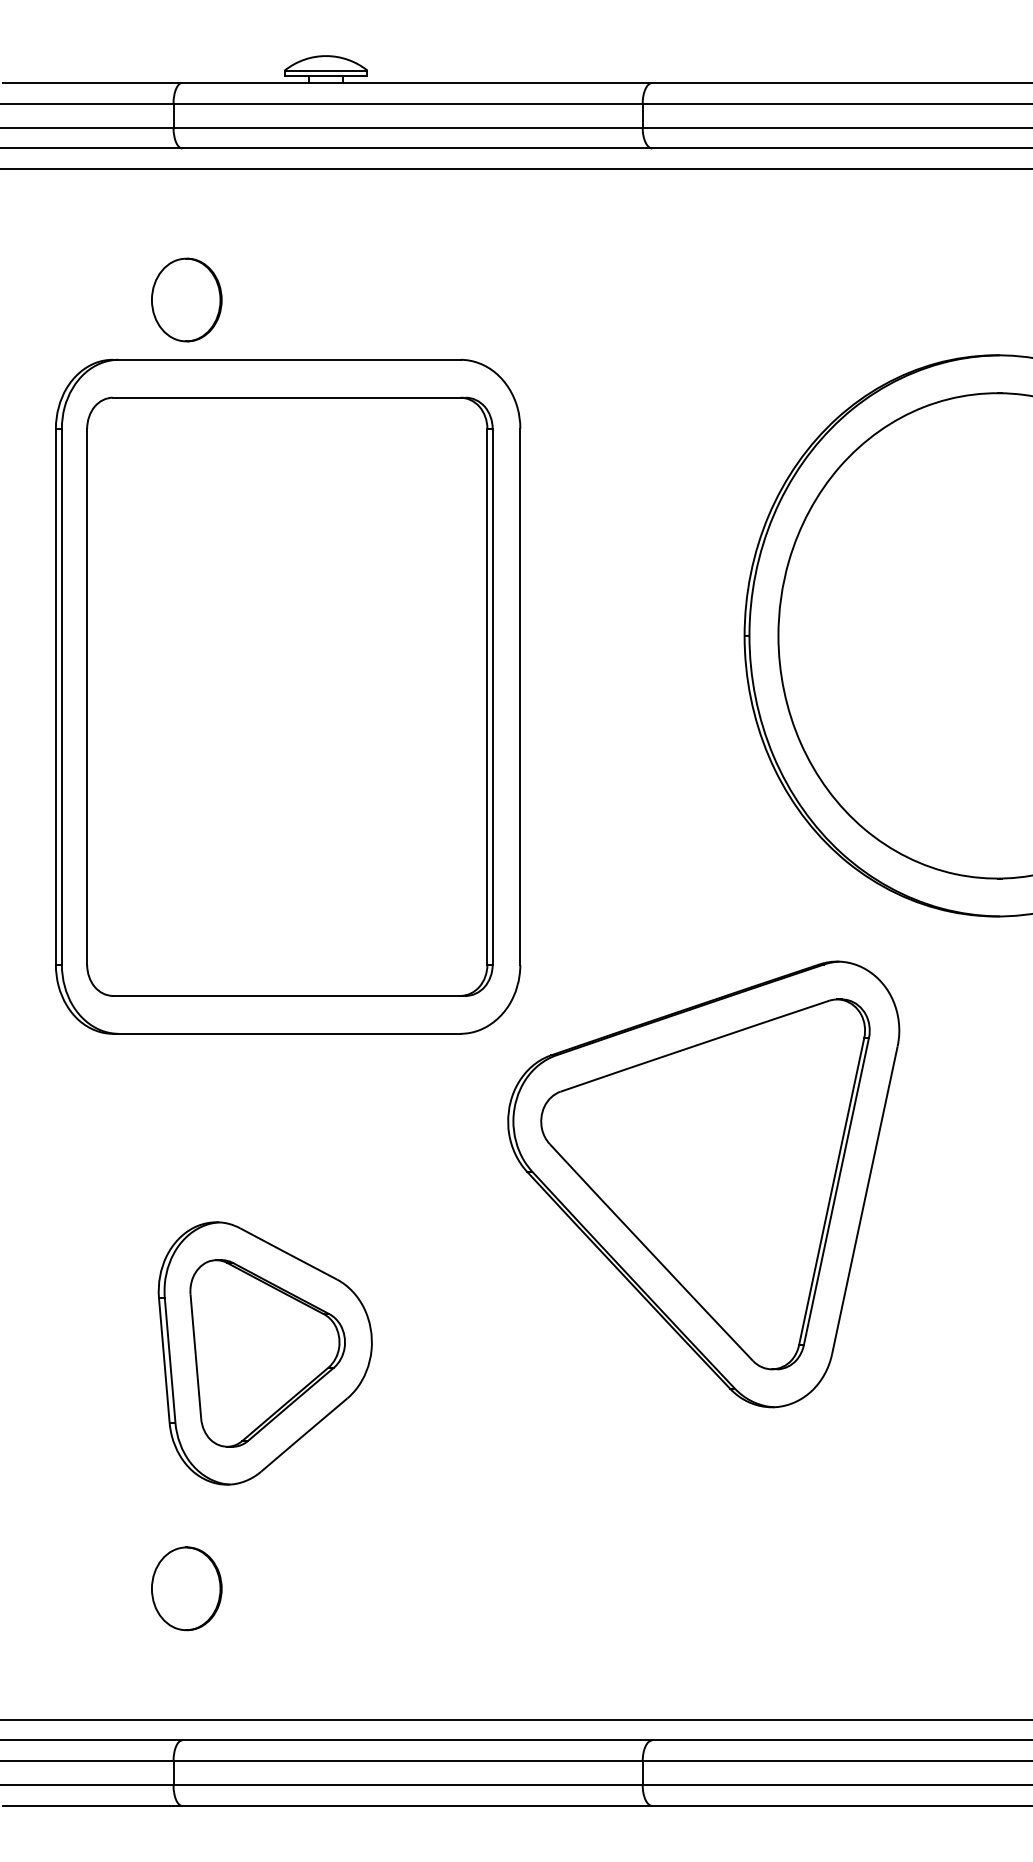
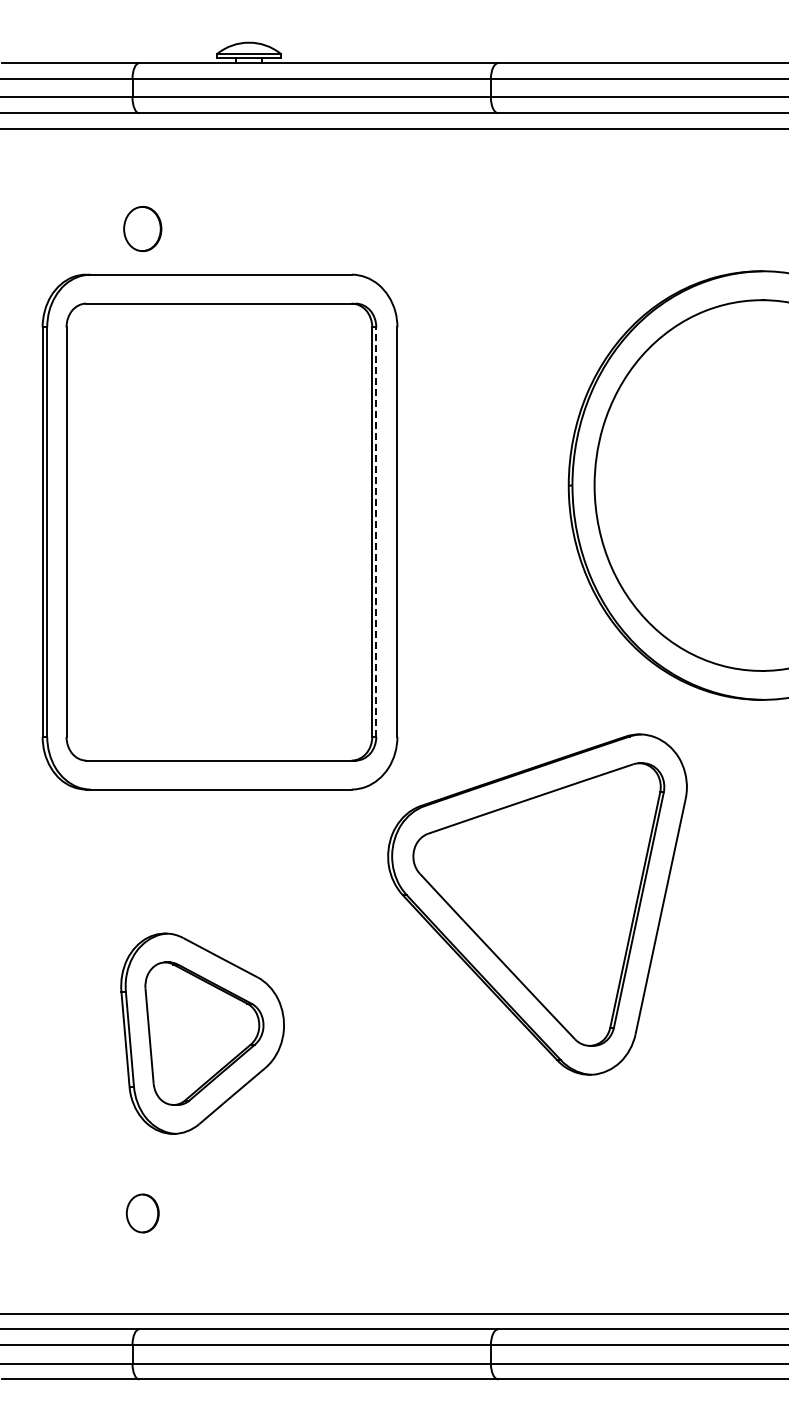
part: (186, 299) -> (142, 228), size x0.7
line: (492, 697) -> (376, 532), solid -> dashed
part: (186, 1588) -> (142, 1213), size x0.6

